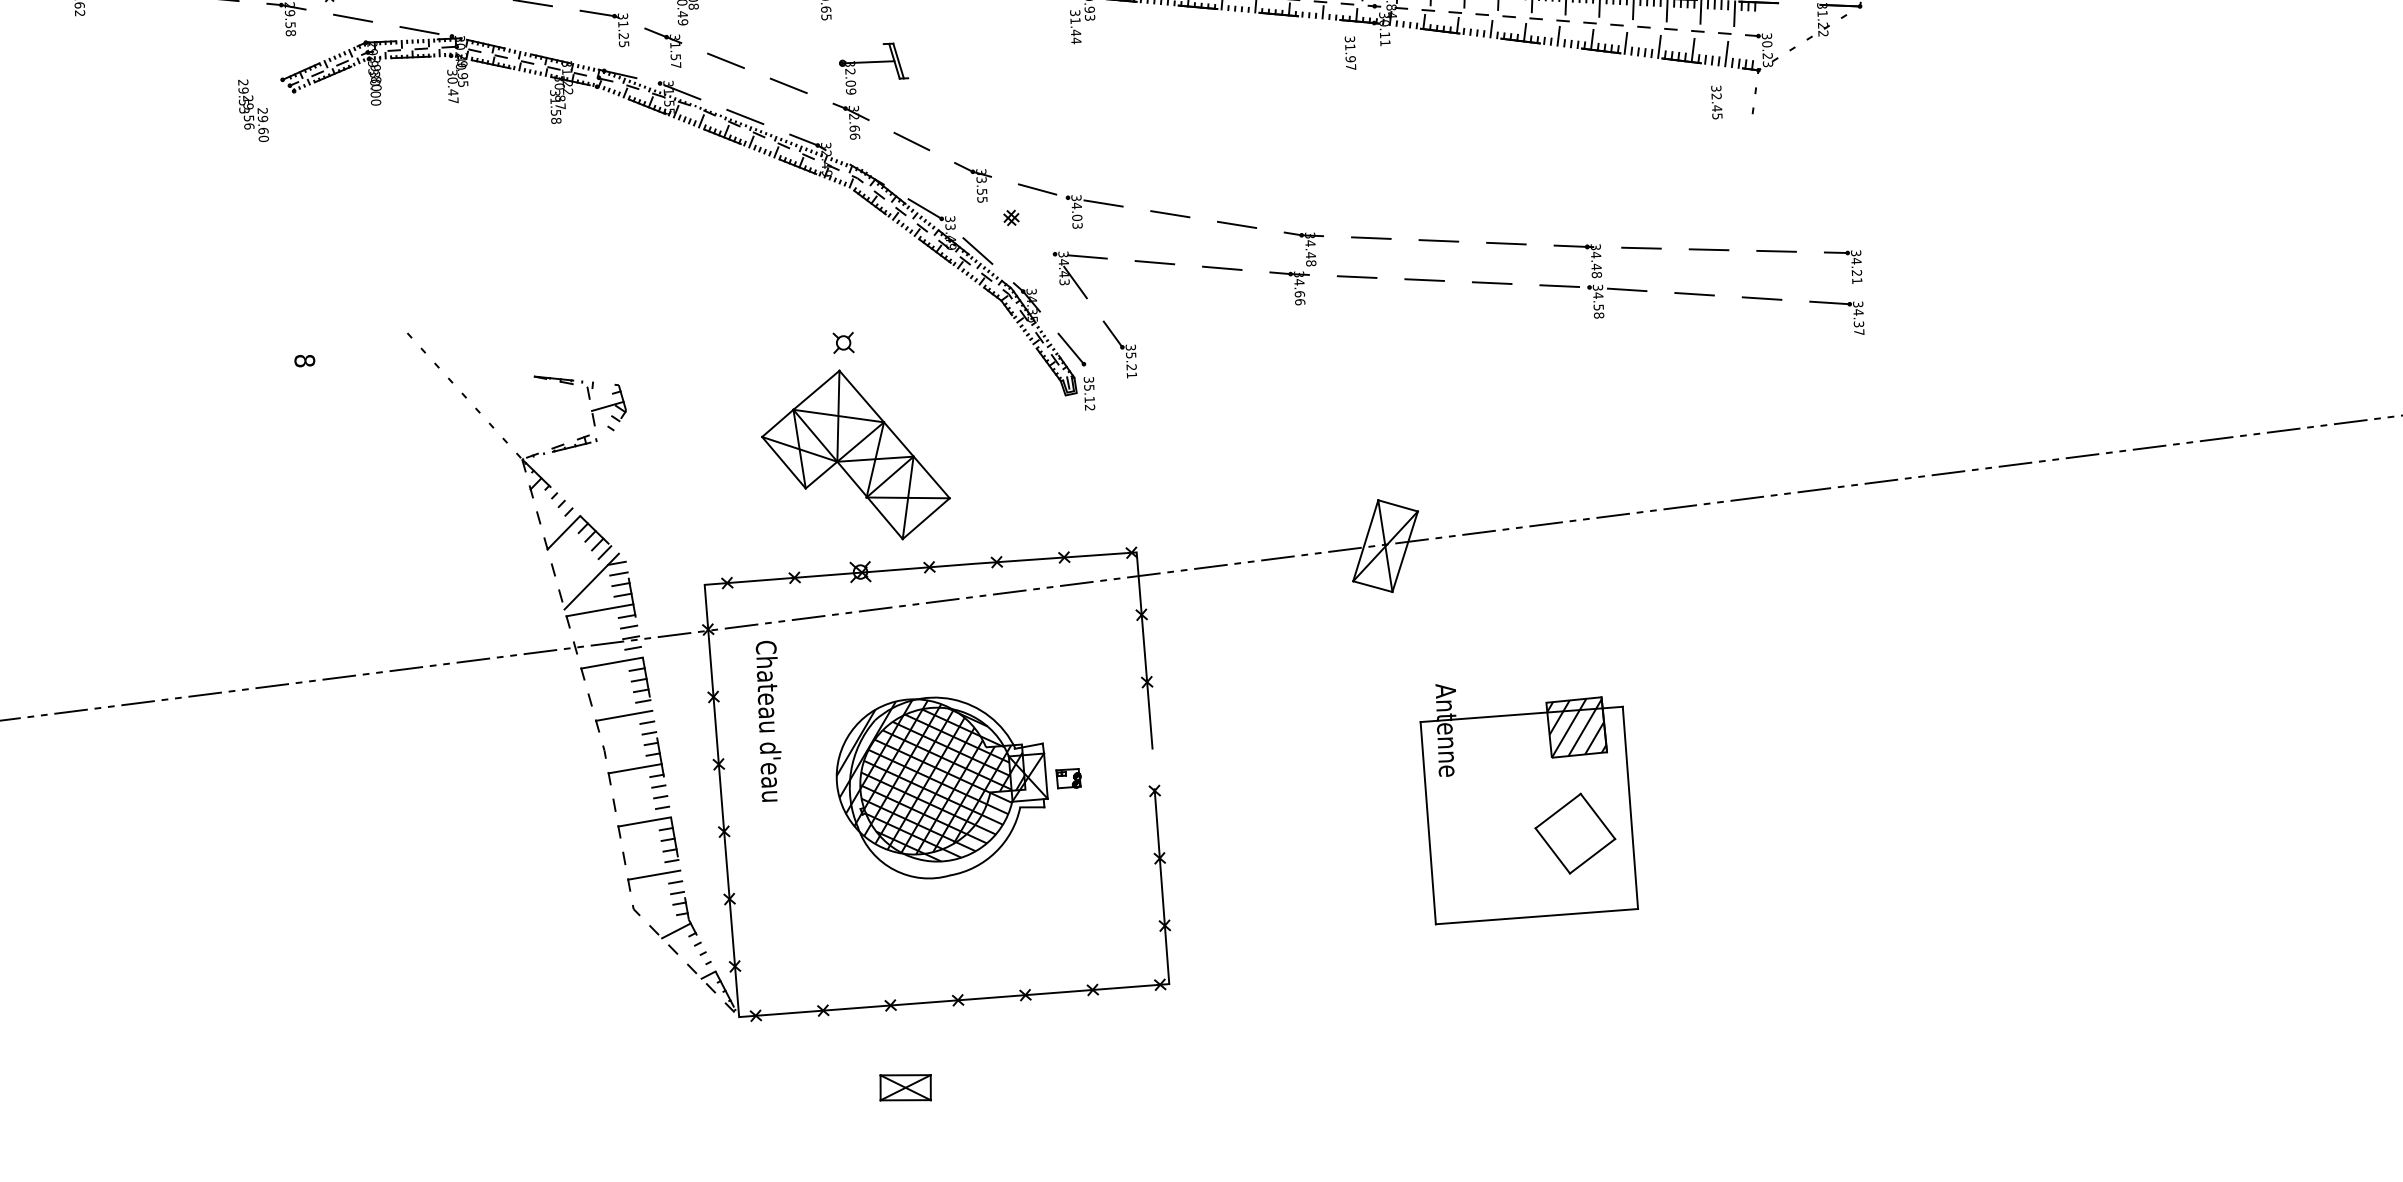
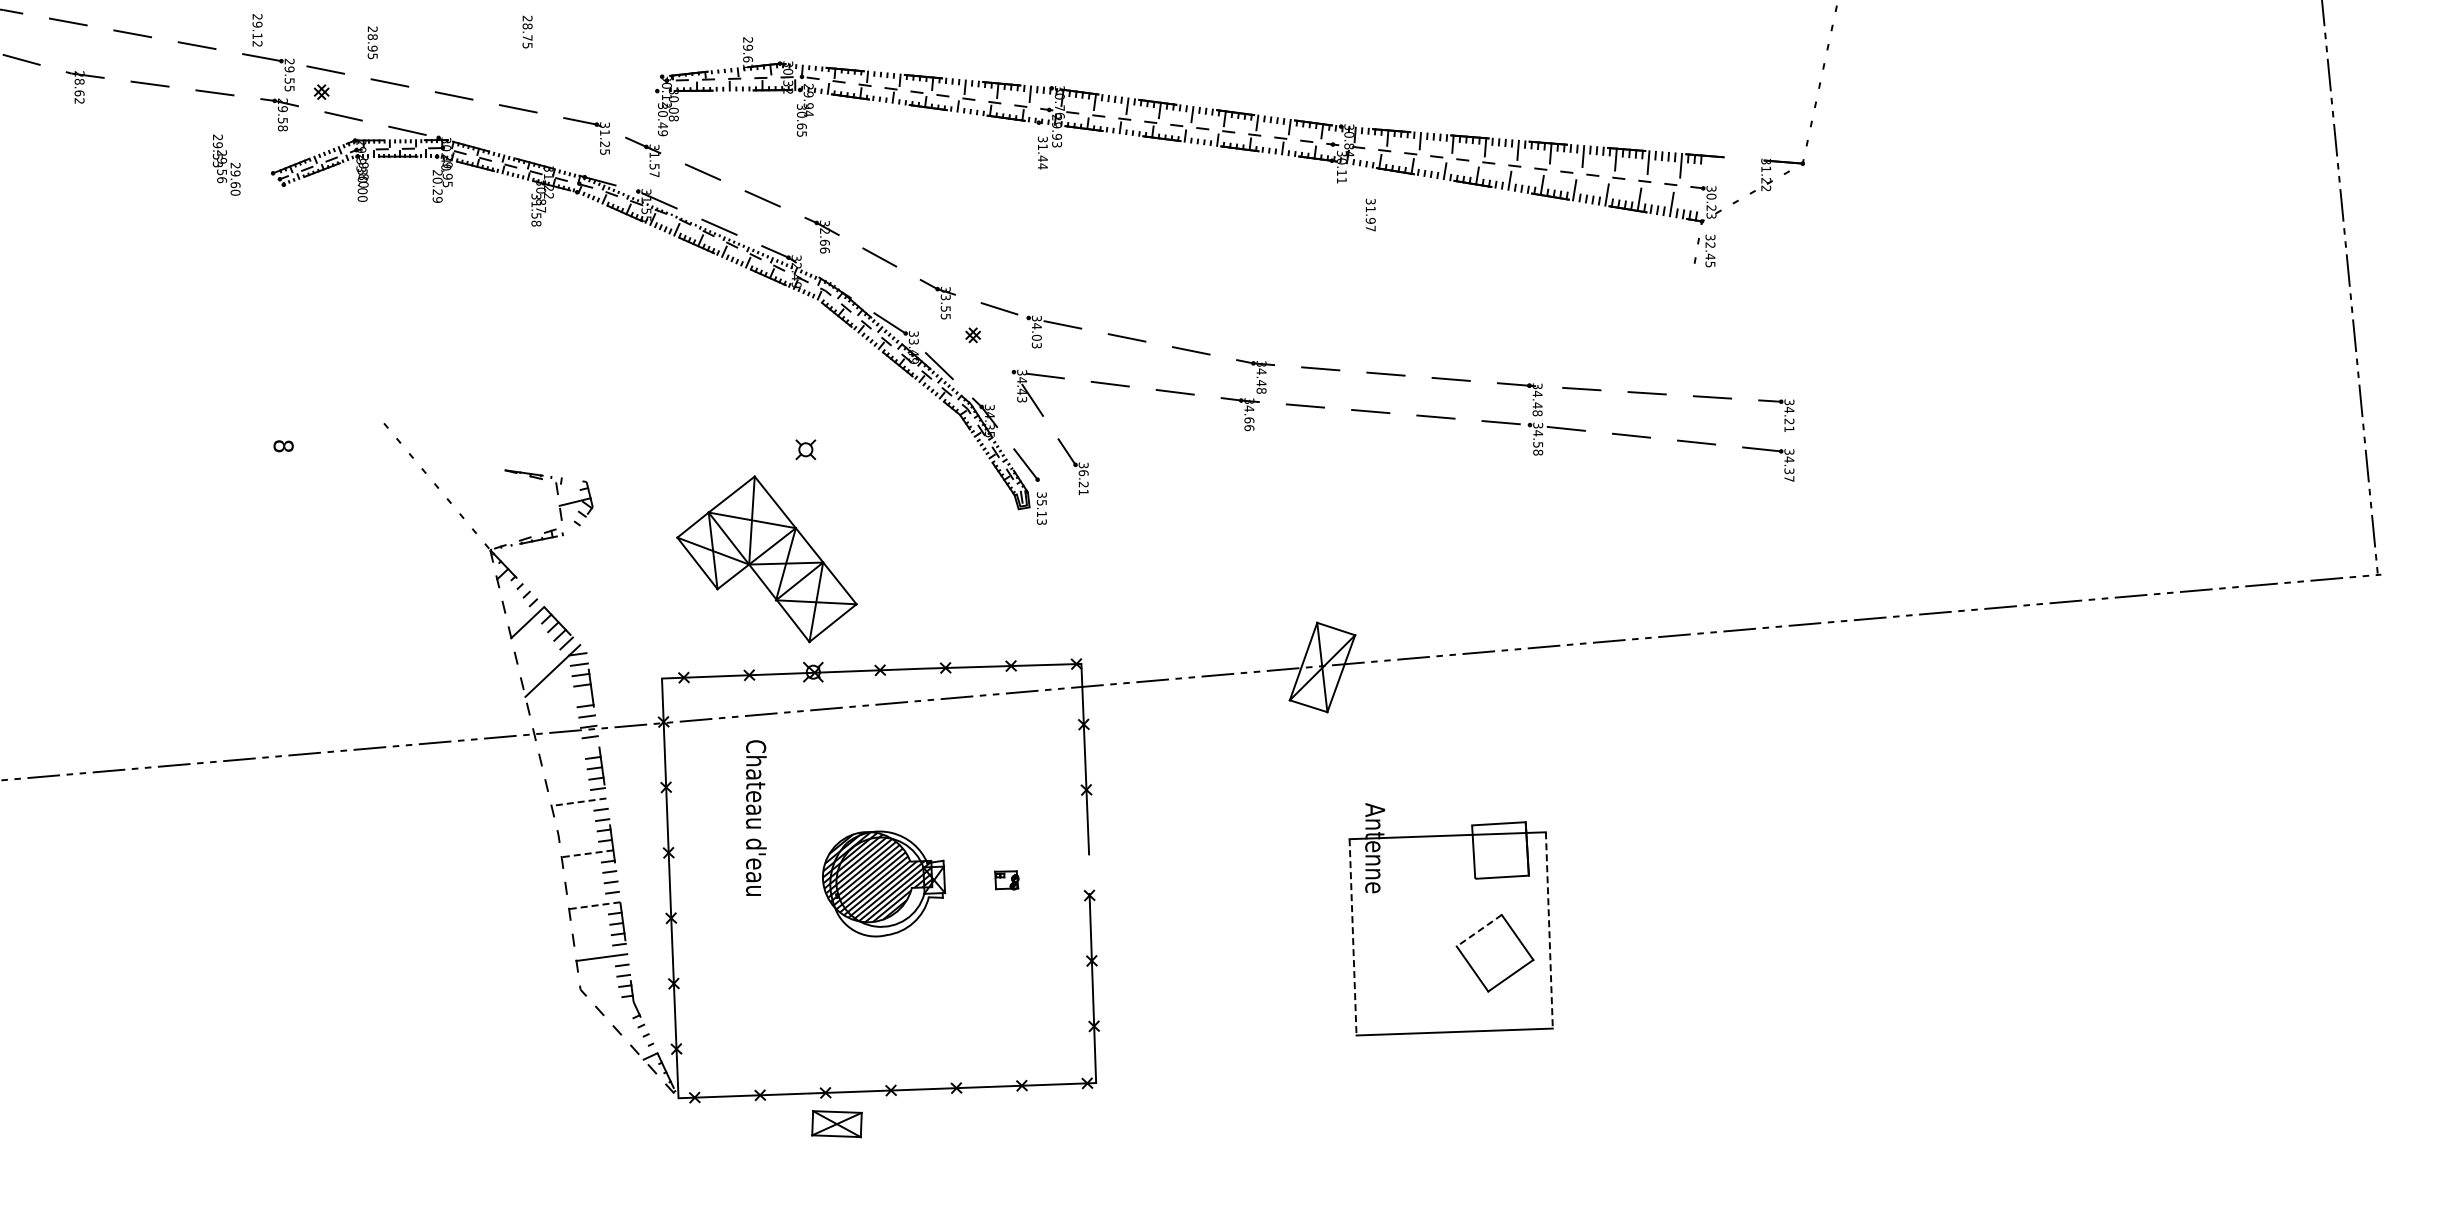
text: (1350, 52) -> (1370, 214), moved
part: (873, 68) -> (845, 185), removed
text: (452, 86) -> (437, 186), 30.47 -> 20.29
text: (1716, 101) -> (1710, 250), moved
text: (253, 110) -> (226, 164), moved
text: (1130, 355) -> (1083, 473), 35.21 -> 36.21
text: (1089, 407) -> (1041, 521), 35.12 -> 35.13
part: (855, 455) -> (766, 559), moved
line: (599, 609) -> (559, 698), removed
line: (612, 662) -> (569, 750), removed
line: (623, 716) -> (578, 802), solid -> dashed
text: (769, 720) -> (756, 817), moved
hatch: (1576, 727) -> (1500, 850), removed
line: (635, 768) -> (587, 853), solid -> dashed
part: (941, 787) -> (883, 883), size x0.6
line: (1630, 807) -> (1549, 930), solid -> dashed
line: (1557, 811) -> (1478, 931), solid -> dashed
line: (644, 821) -> (594, 905), solid -> dashed
line: (1428, 823) -> (1353, 937), solid -> dashed
line: (676, 929) -> (621, 1011), removed
part: (905, 1088) -> (836, 1124), moved

